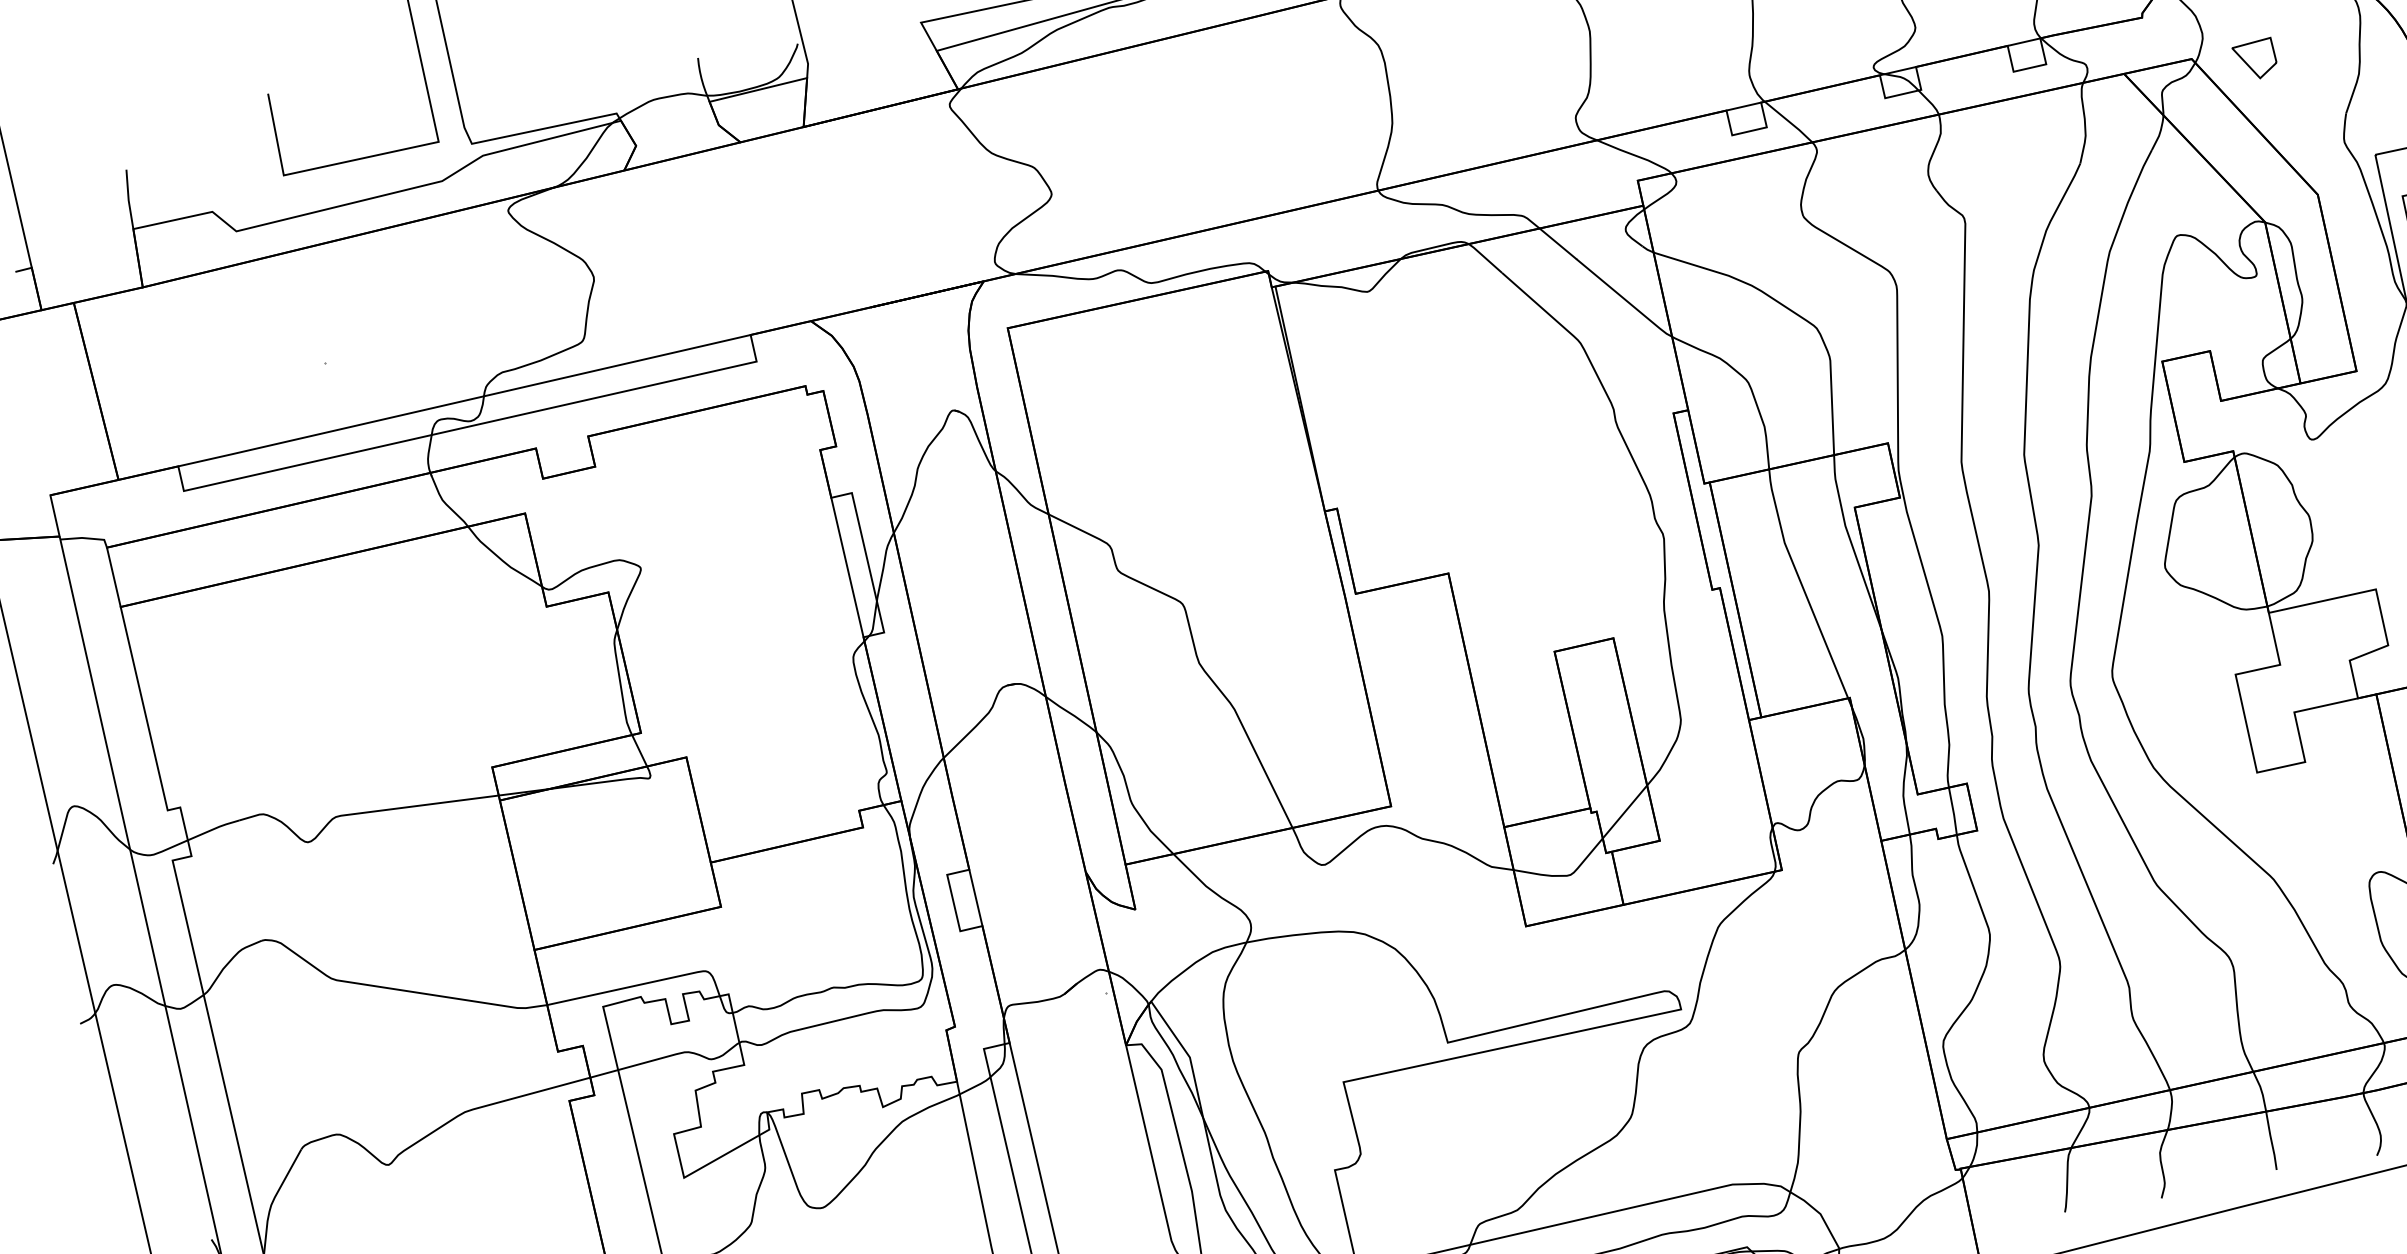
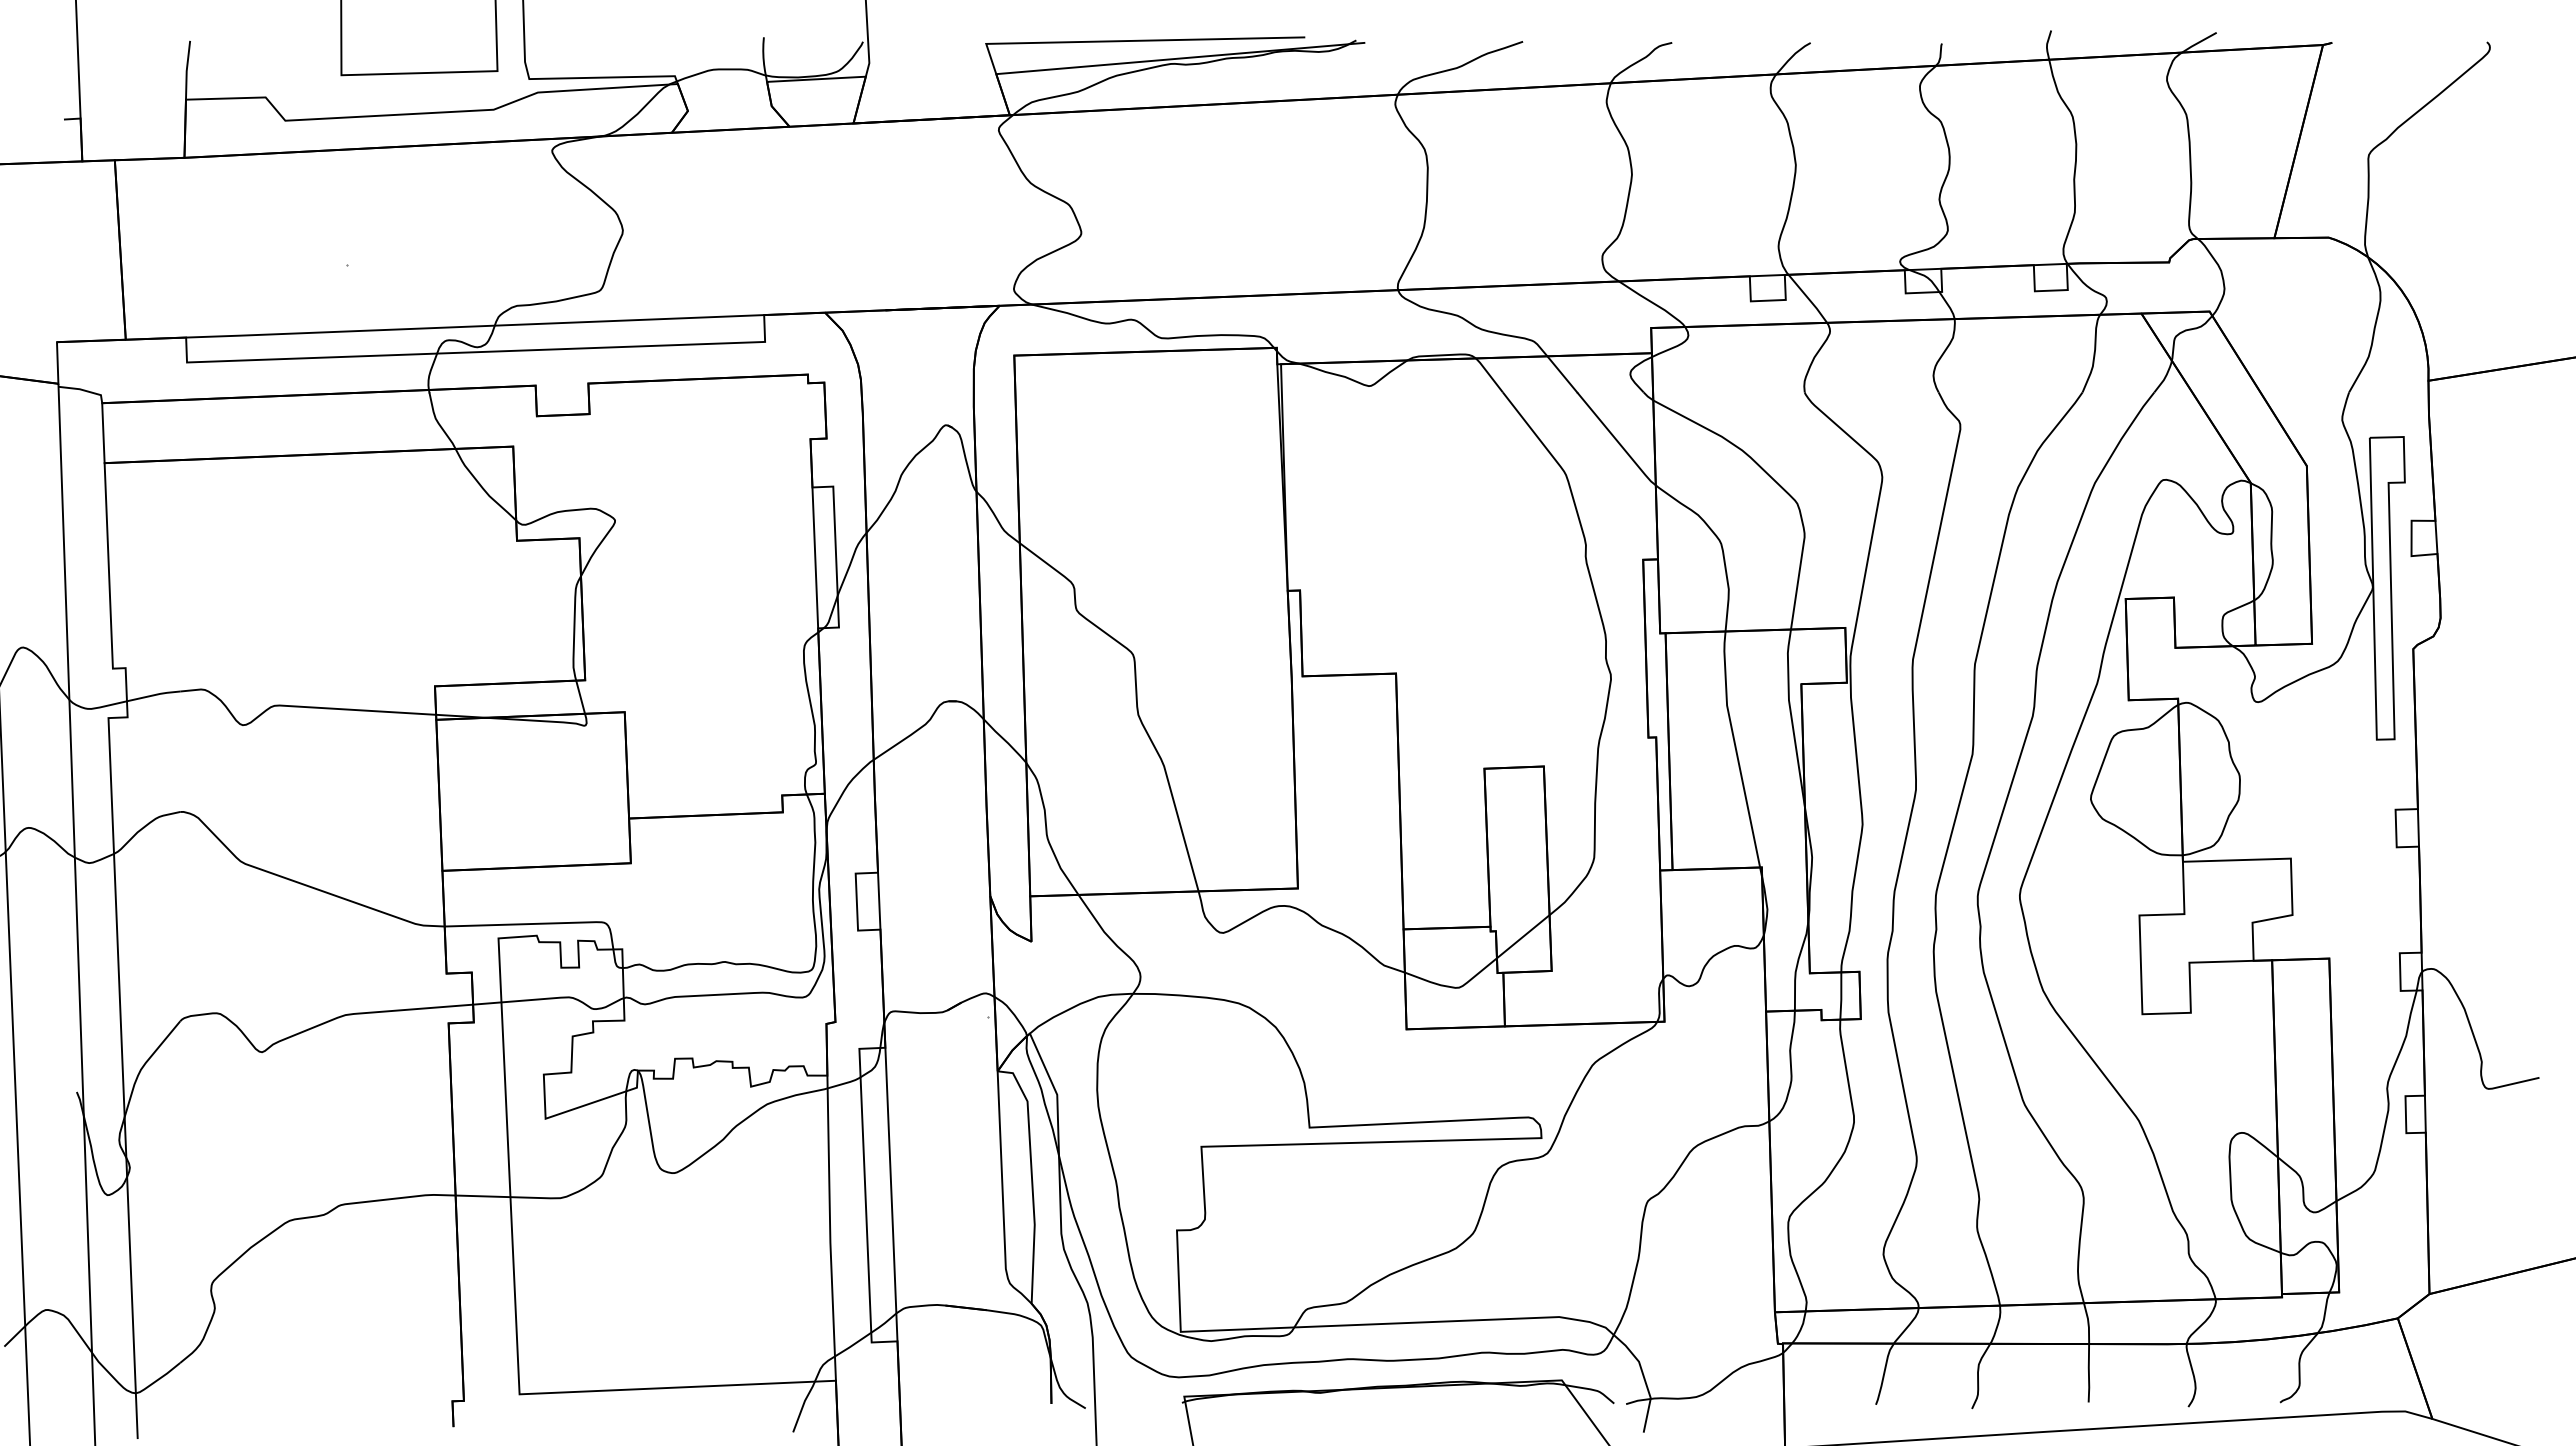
part: (2254, 59) -> (2270, 323), removed

